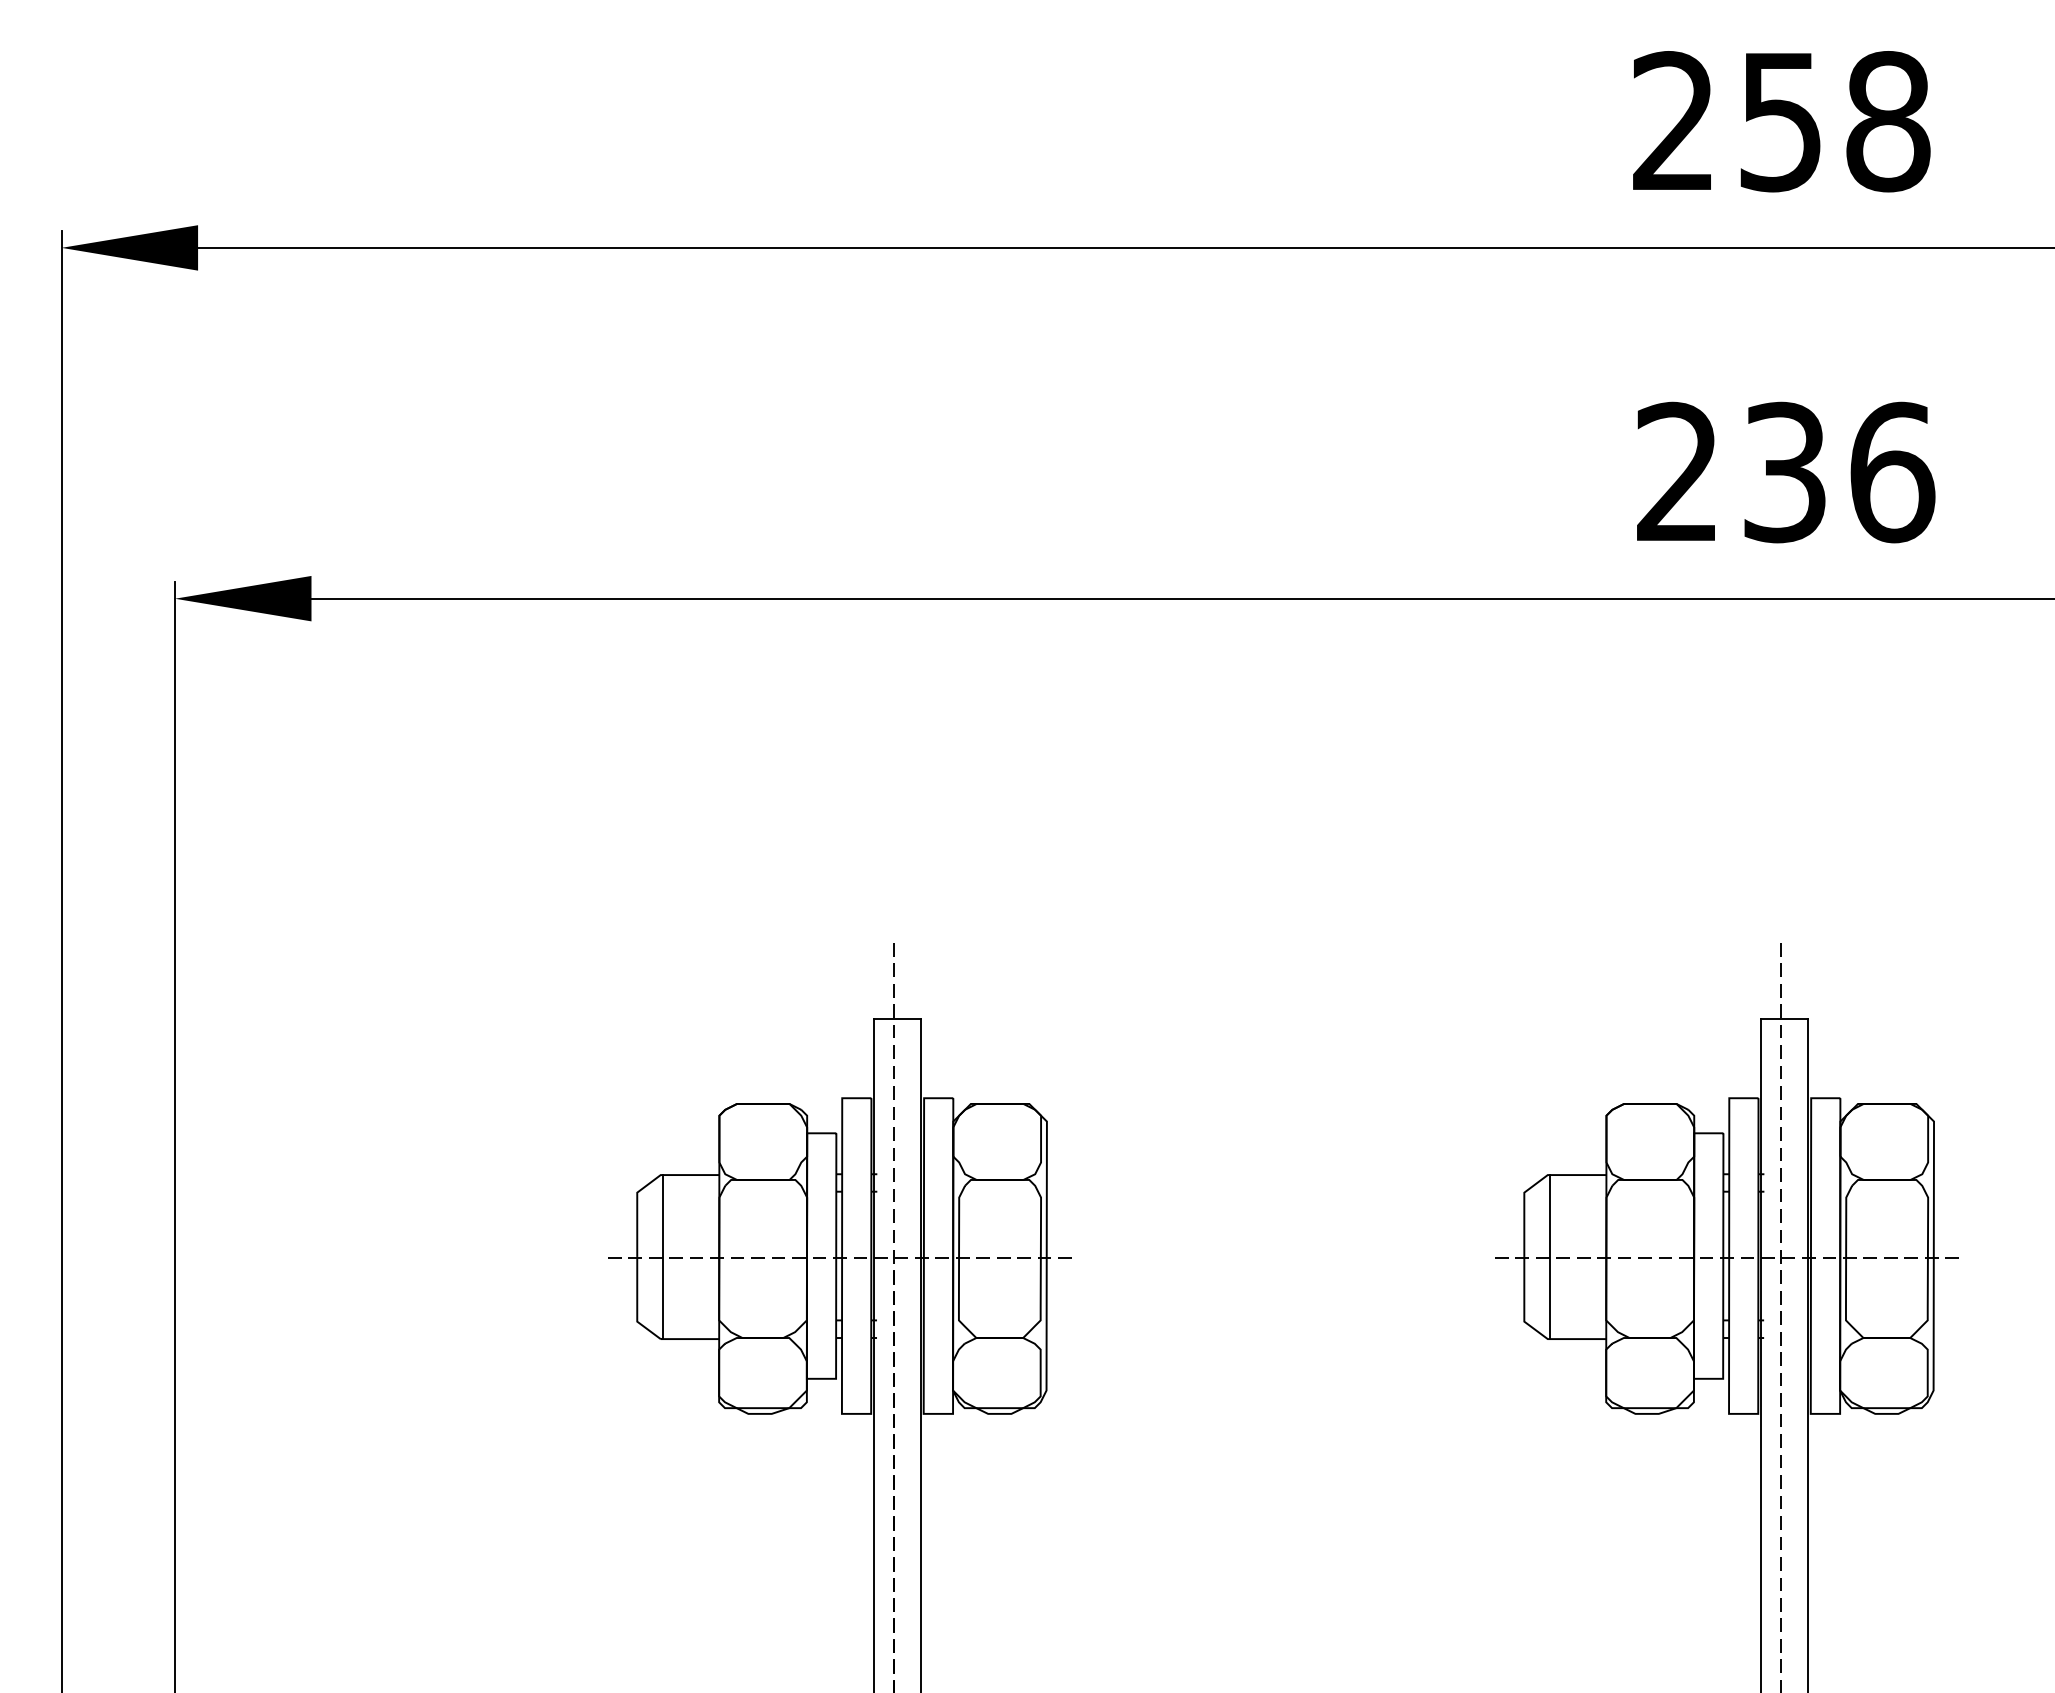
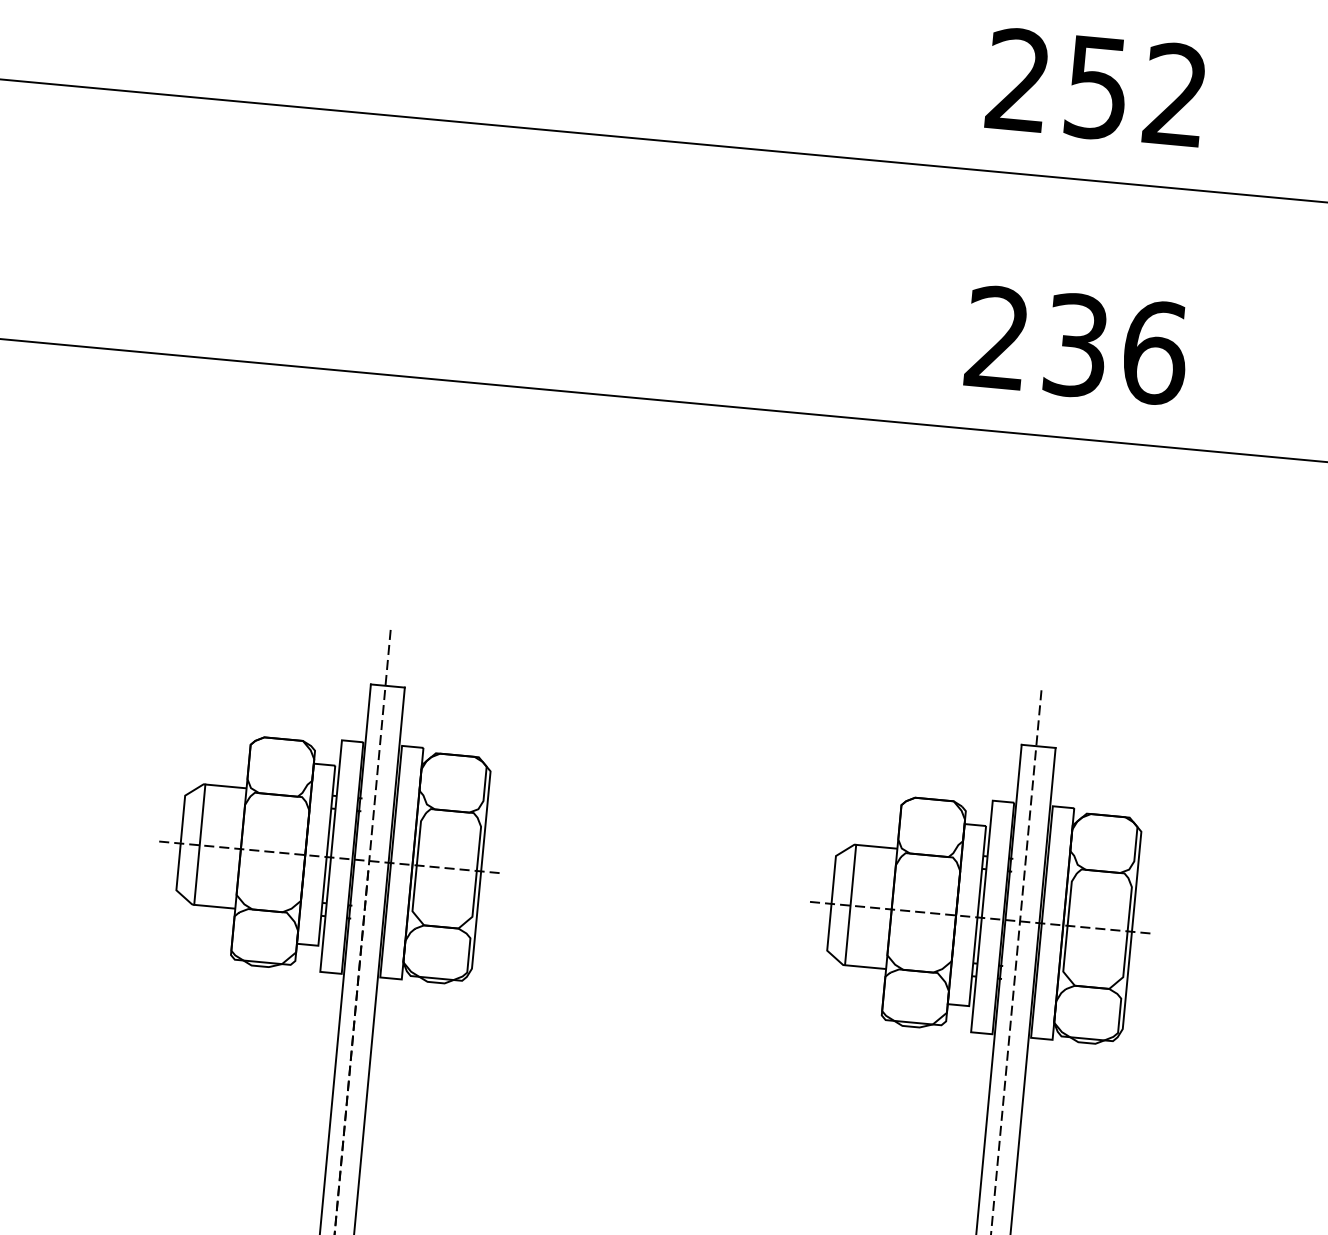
text: (1888, 121) -> (1176, 94), 258 -> 252

